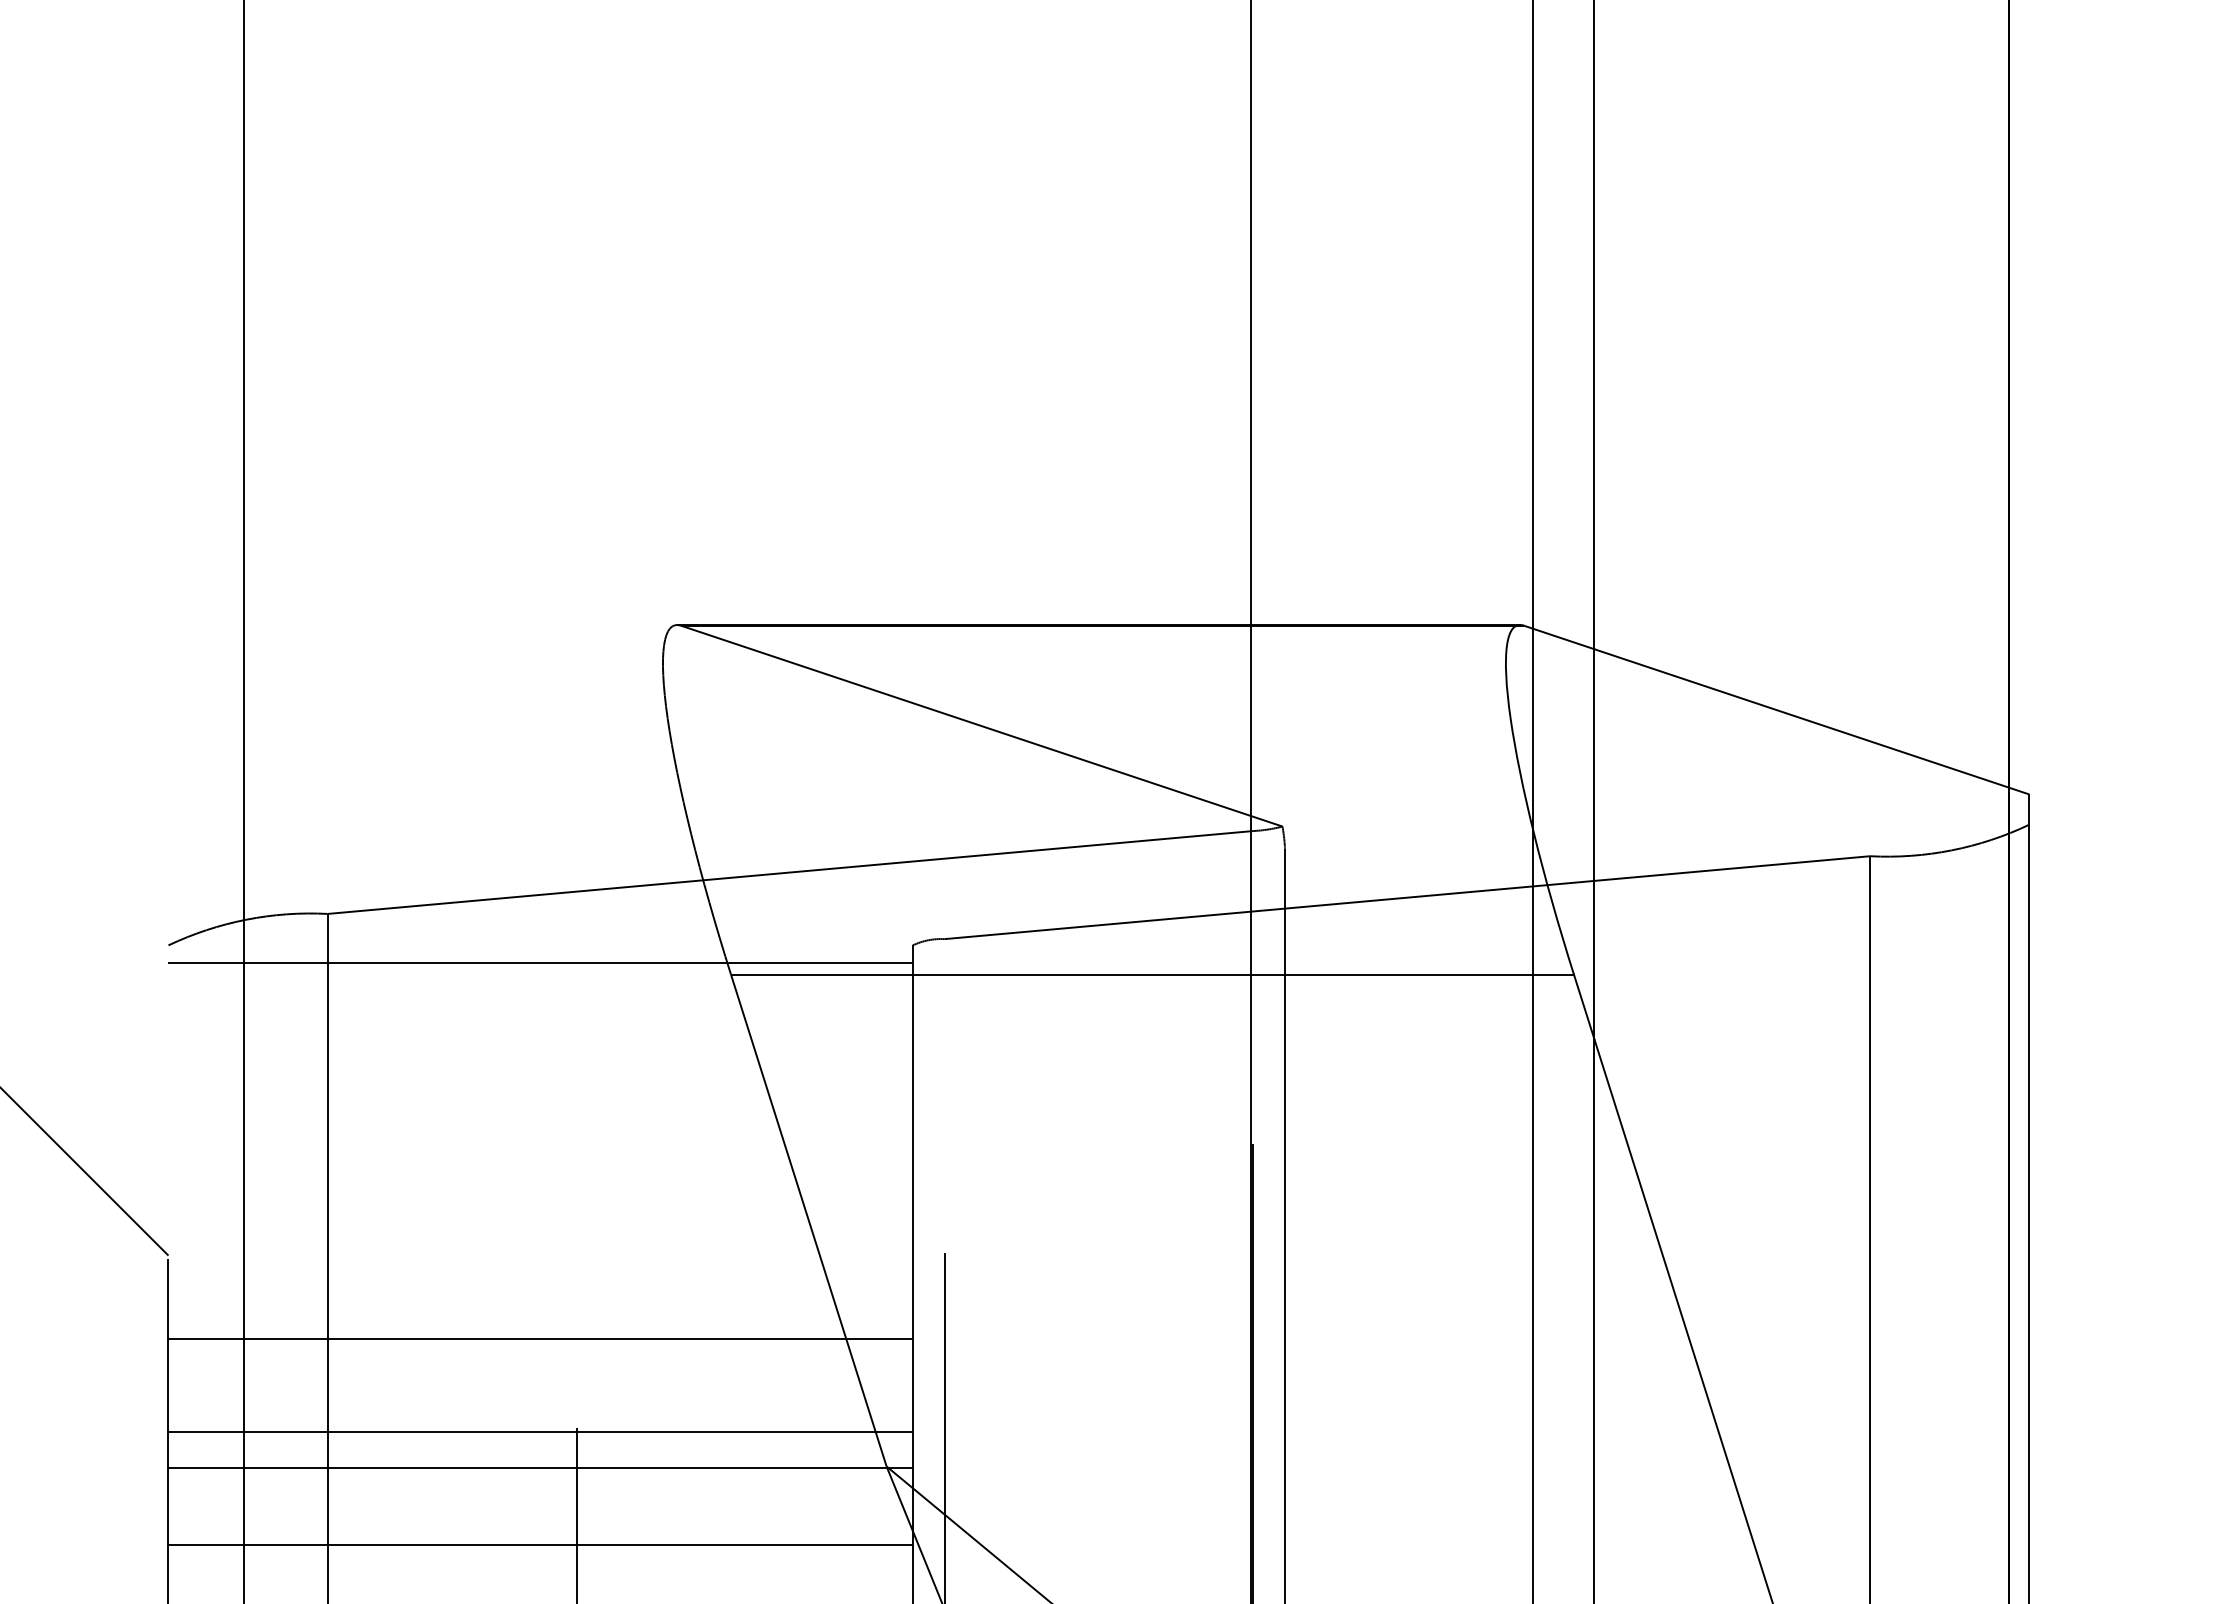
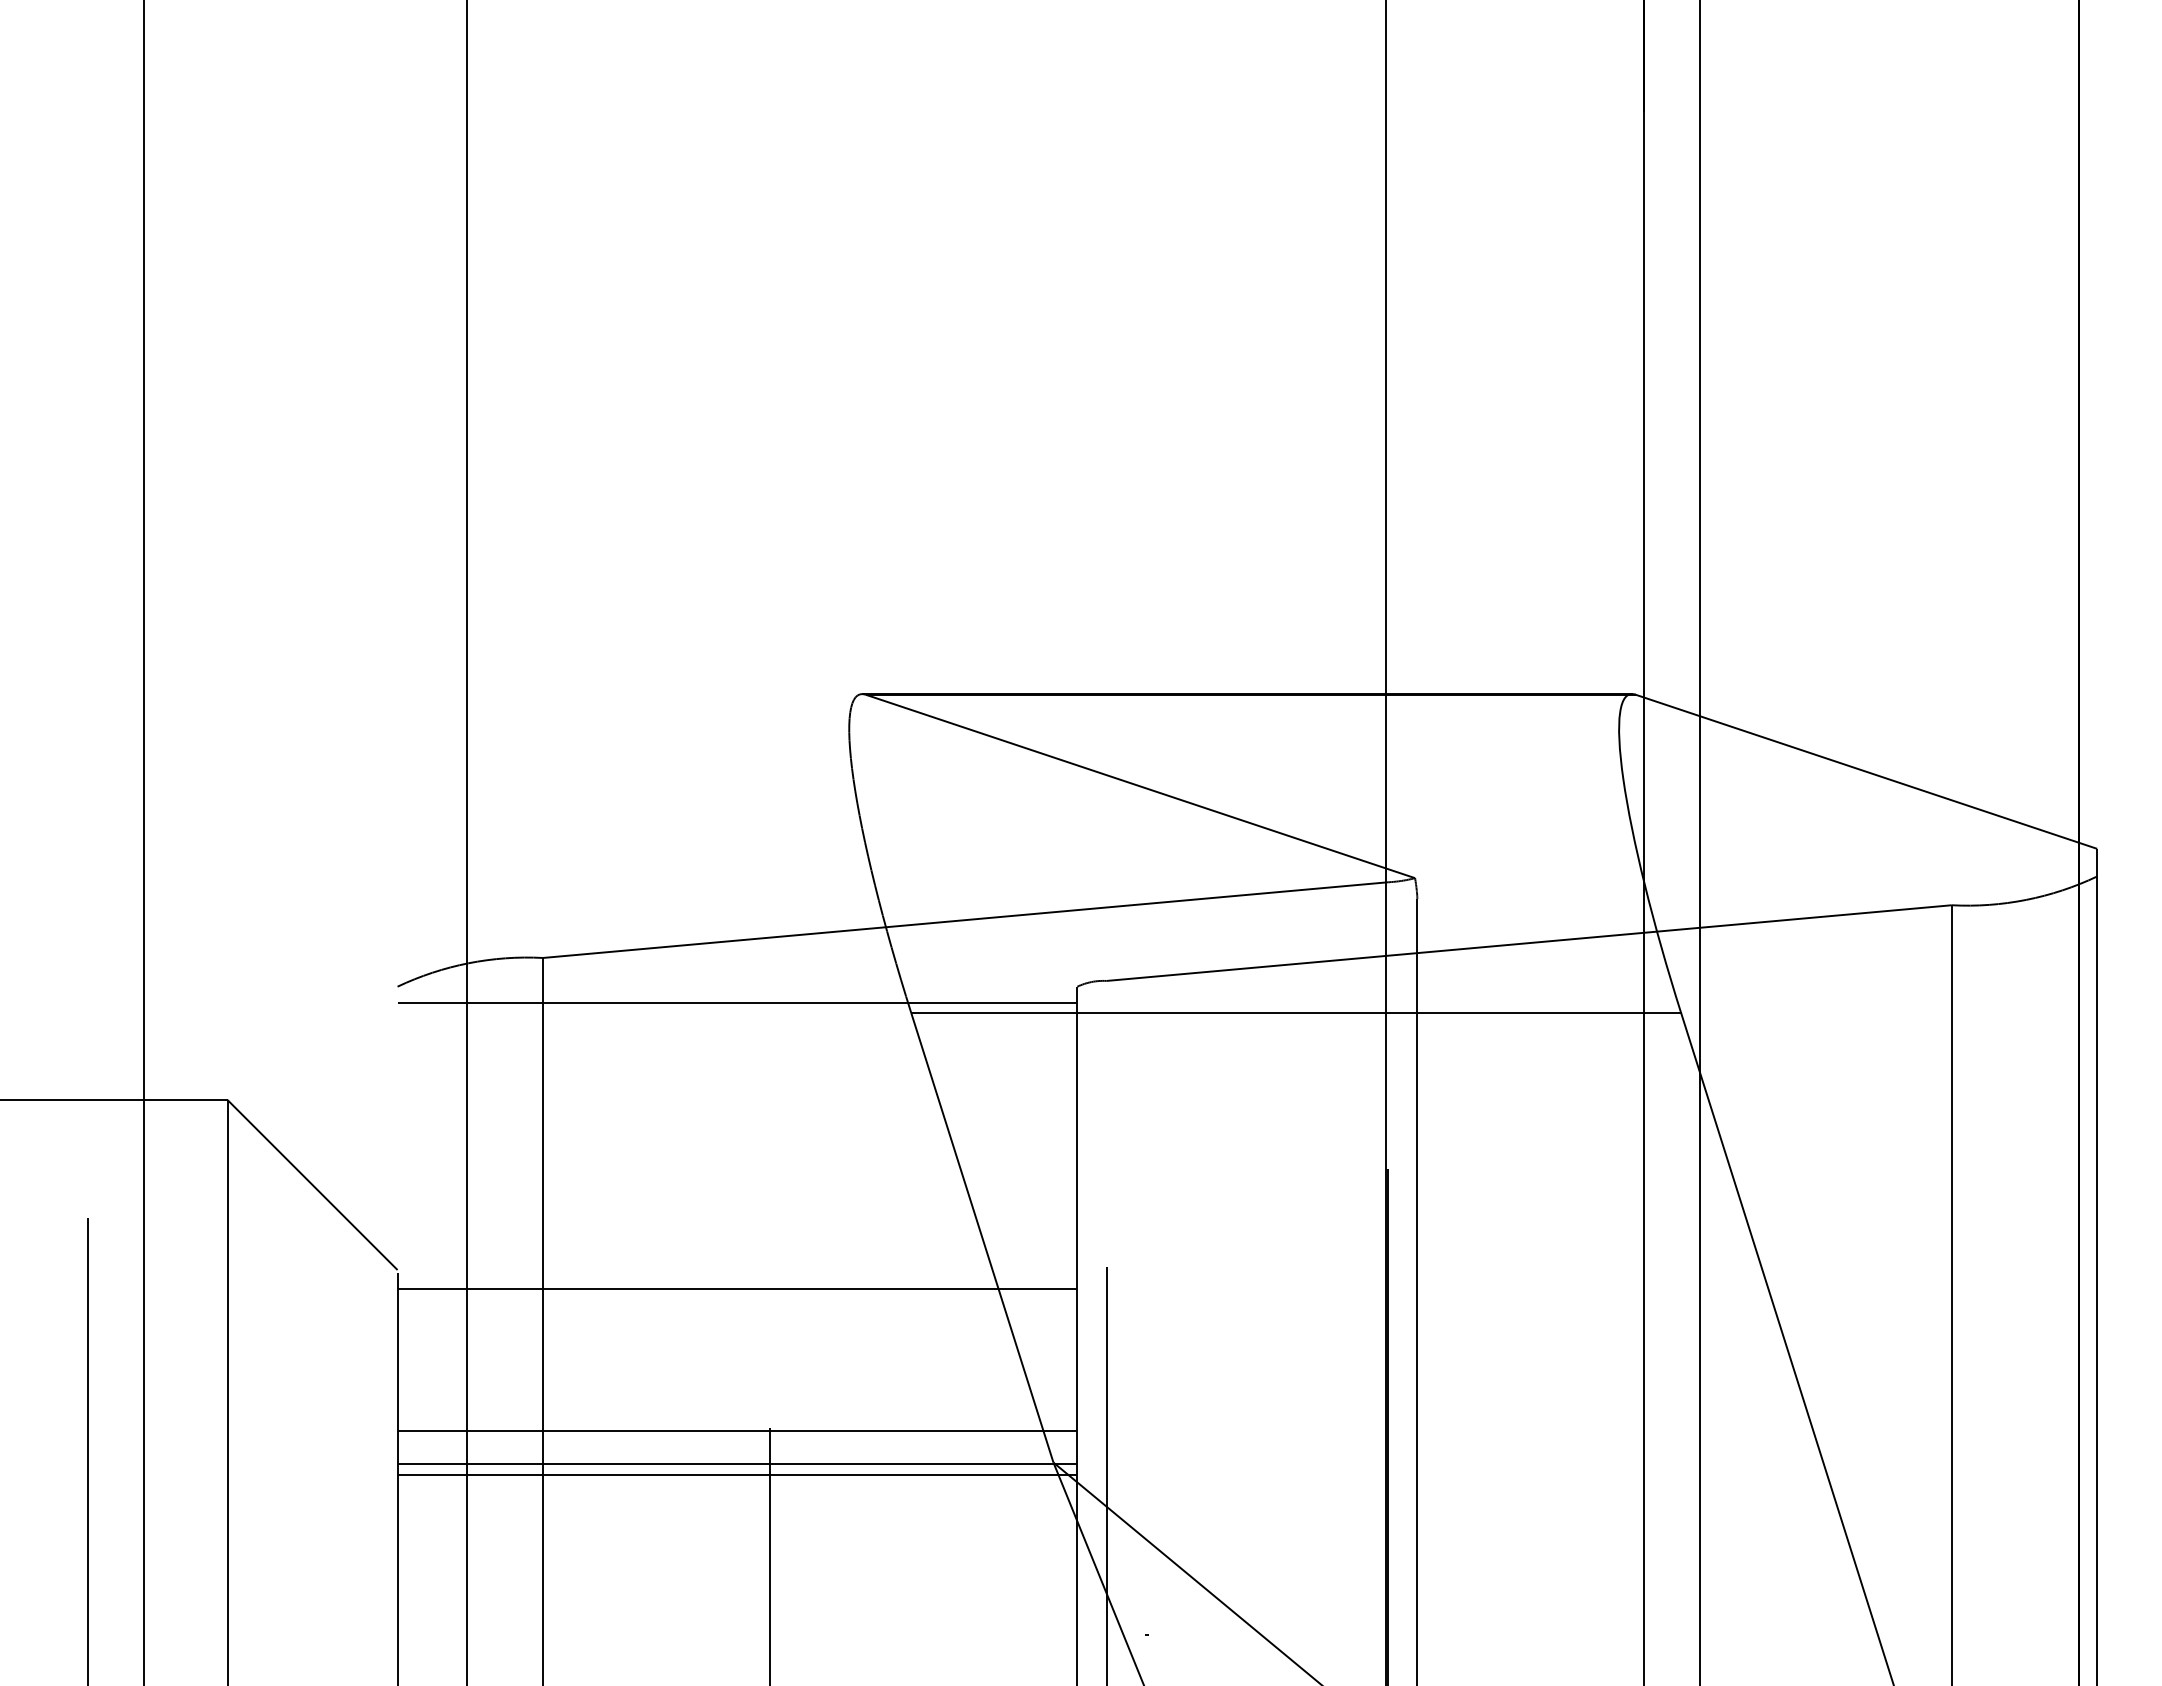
line: (540, 1338) -> (737, 1288), moved
line: (540, 1545) -> (737, 1475), moved

